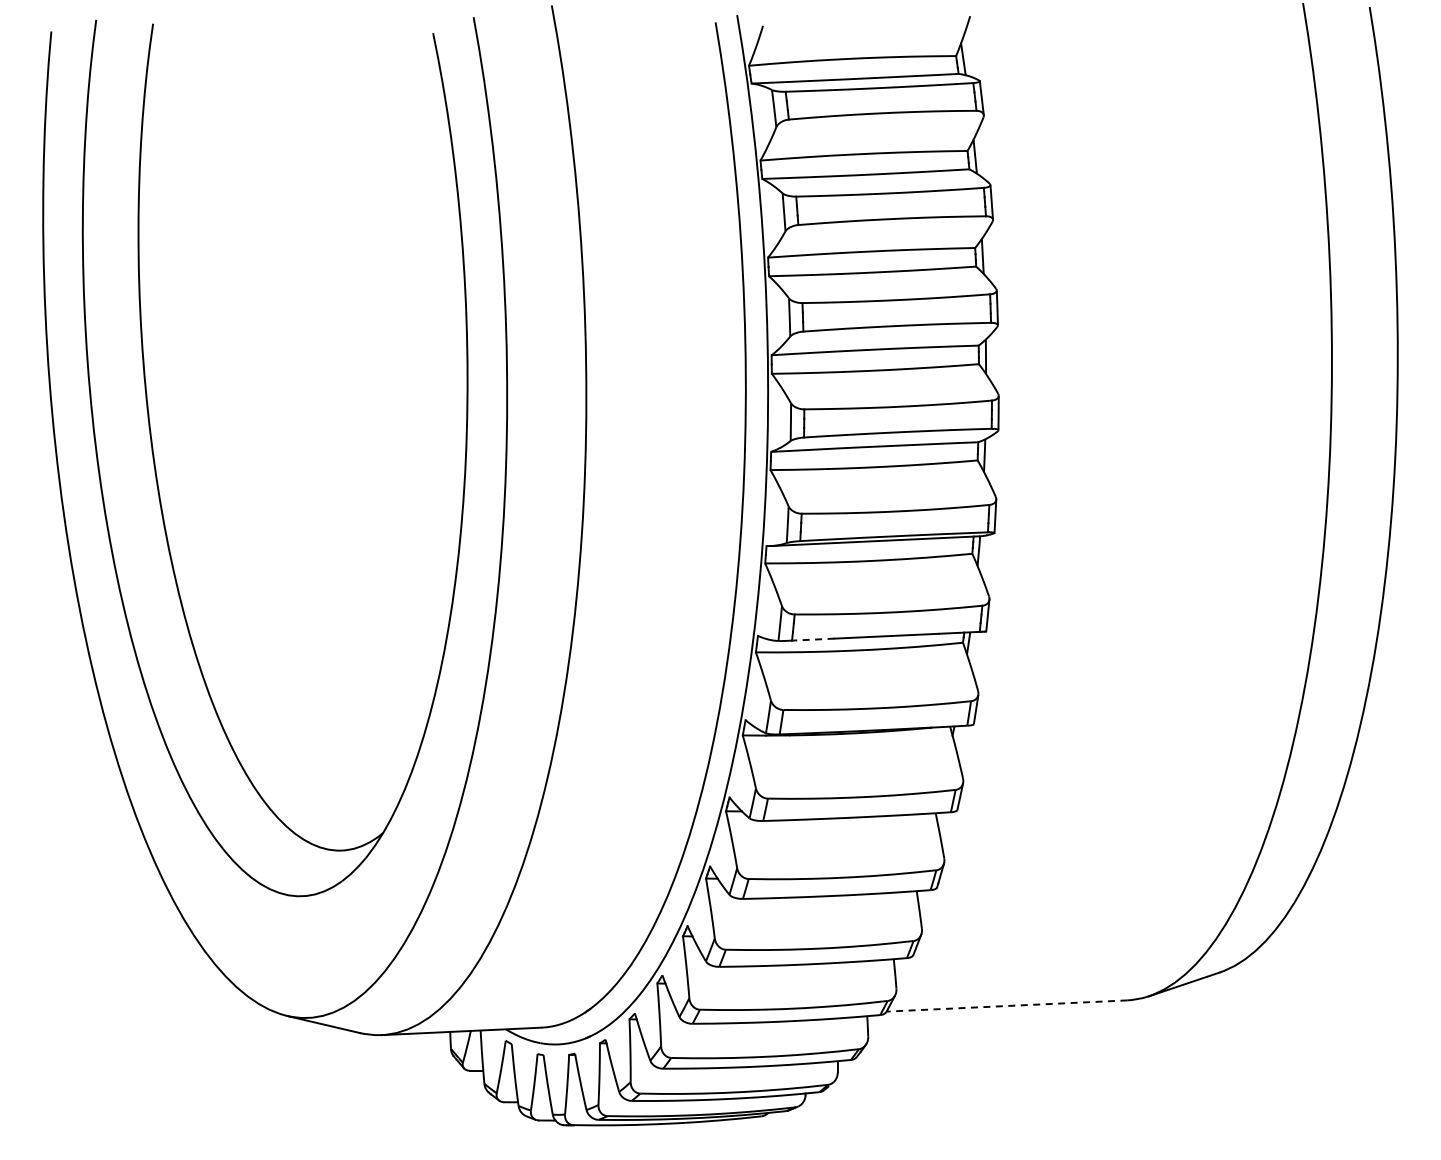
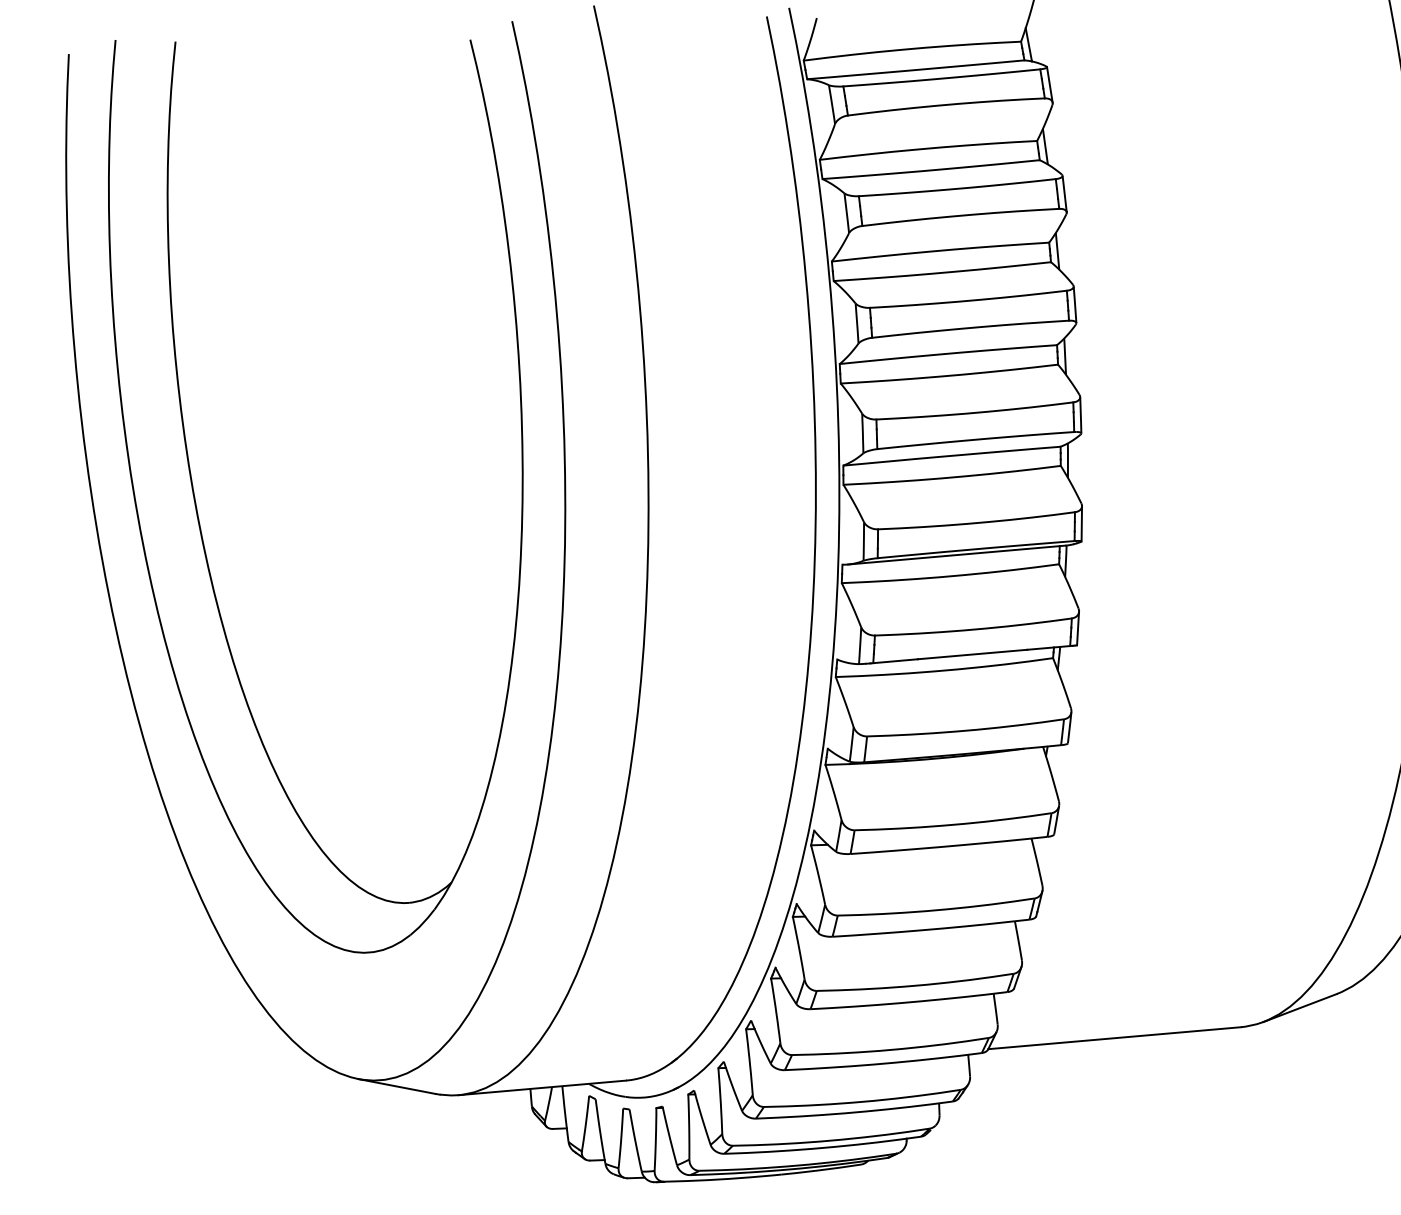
line: (812, 639) -> (894, 661), dashed -> solid
line: (1006, 1006) -> (1114, 1038), dashed -> solid

